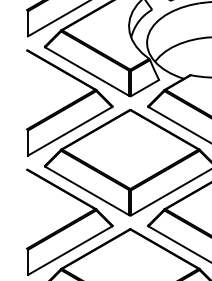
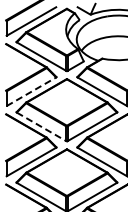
line: (70, 130) -> (31, 91), solid -> dashed
line: (87, 190) -> (41, 126), solid -> dashed

